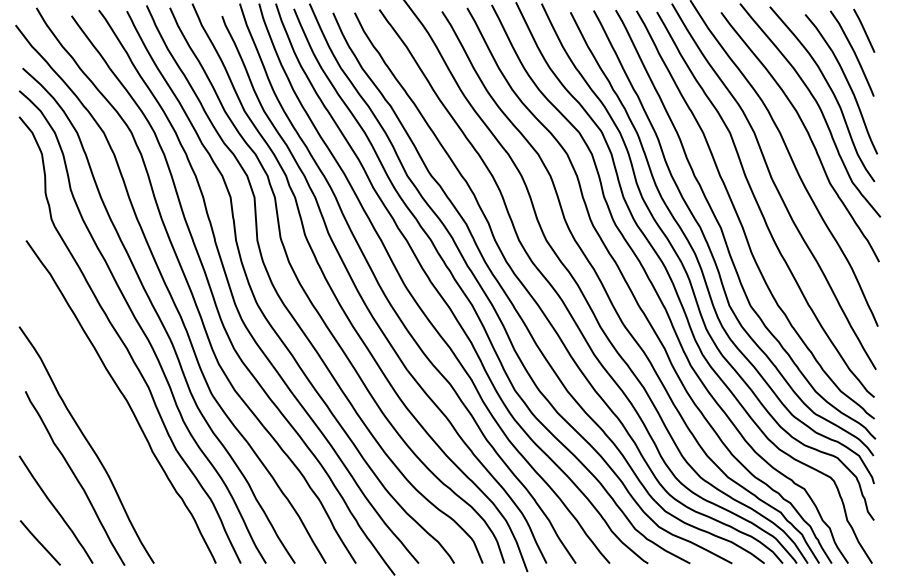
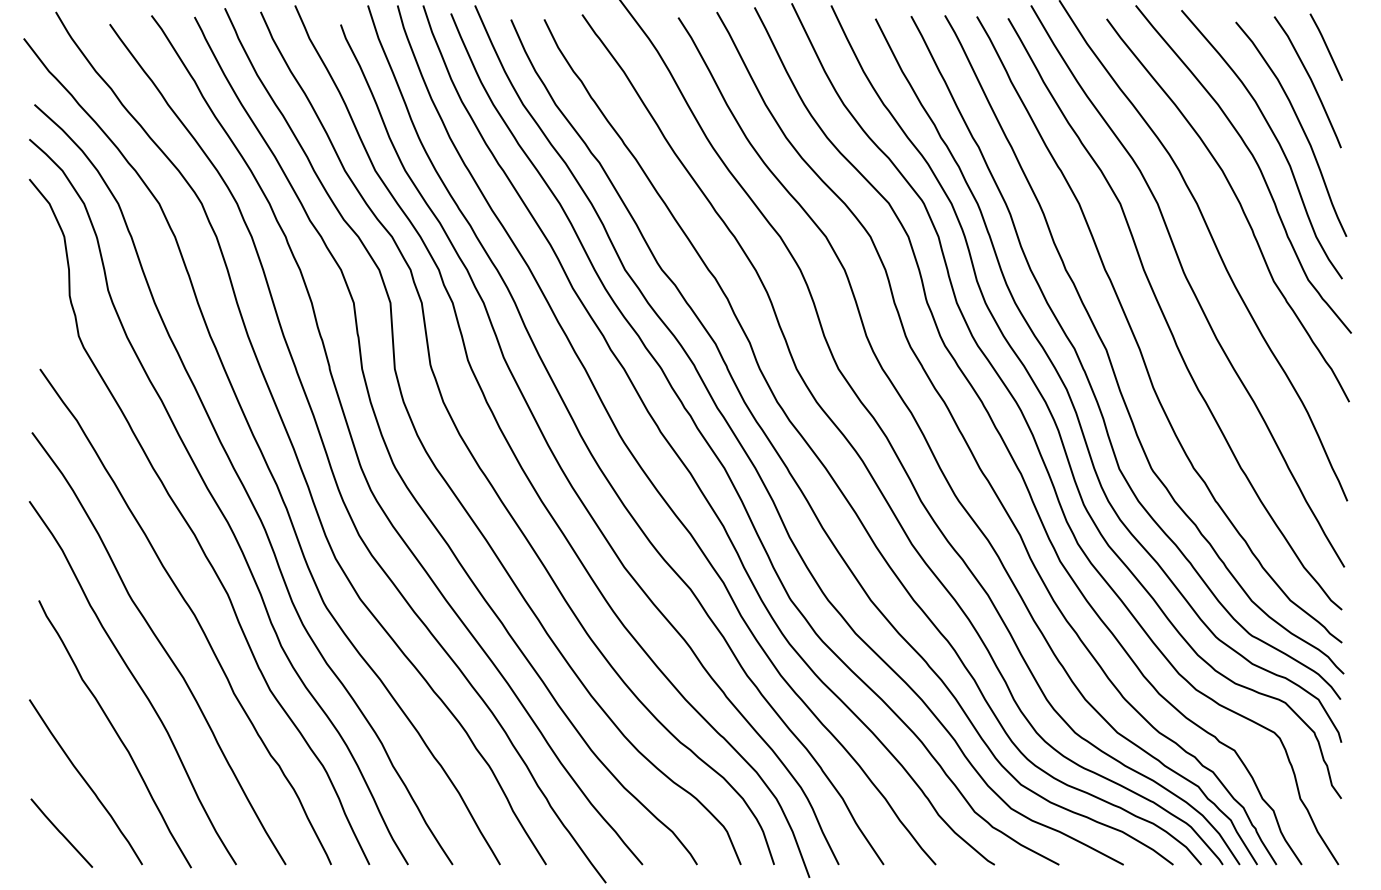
curve: (105, 422) -> (161, 648), added

